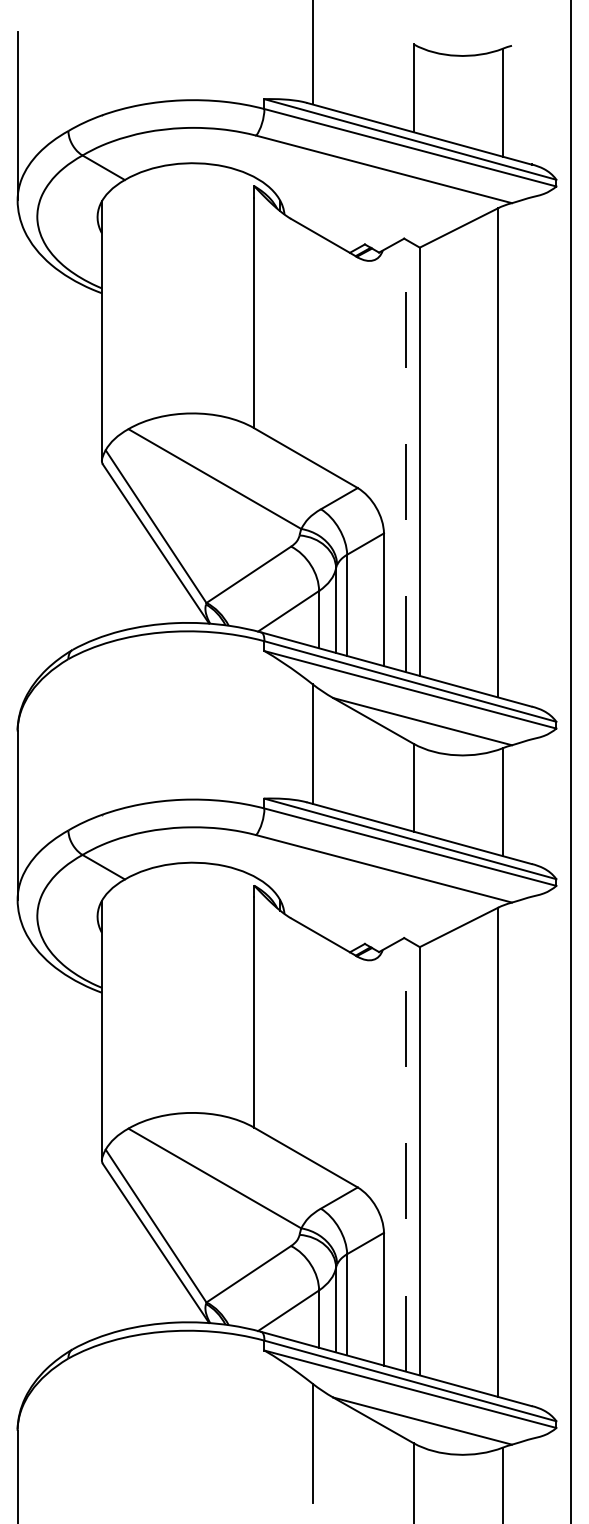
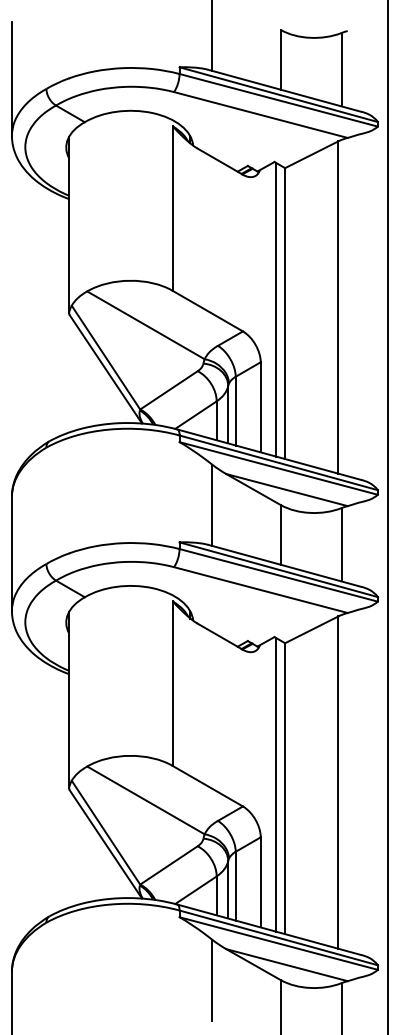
line: (407, 455) -> (276, 309), dashed -> solid
line: (407, 1155) -> (276, 784), dashed -> solid

